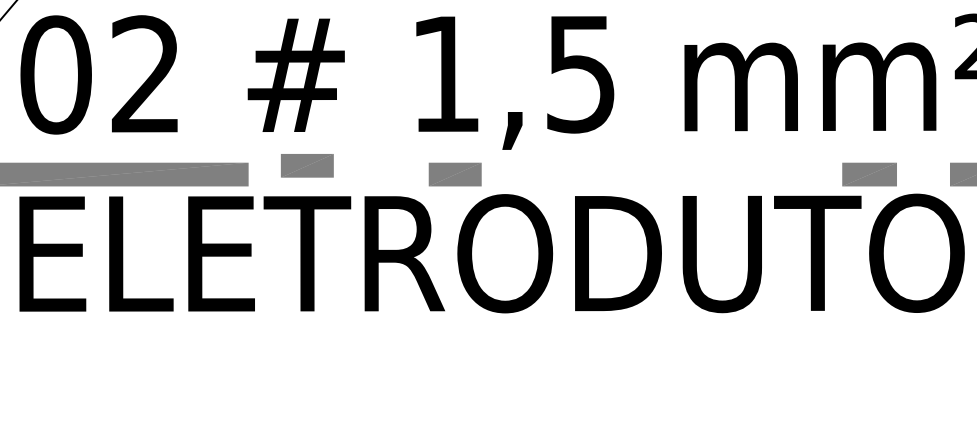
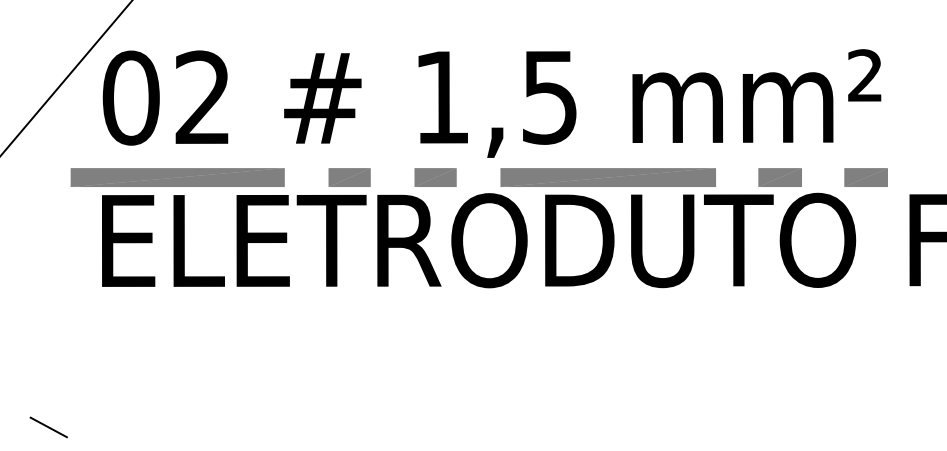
part: (307, 165) -> (349, 177), moved
part: (455, 174) -> (435, 177), moved
part: (653, 174) -> (607, 177), added

